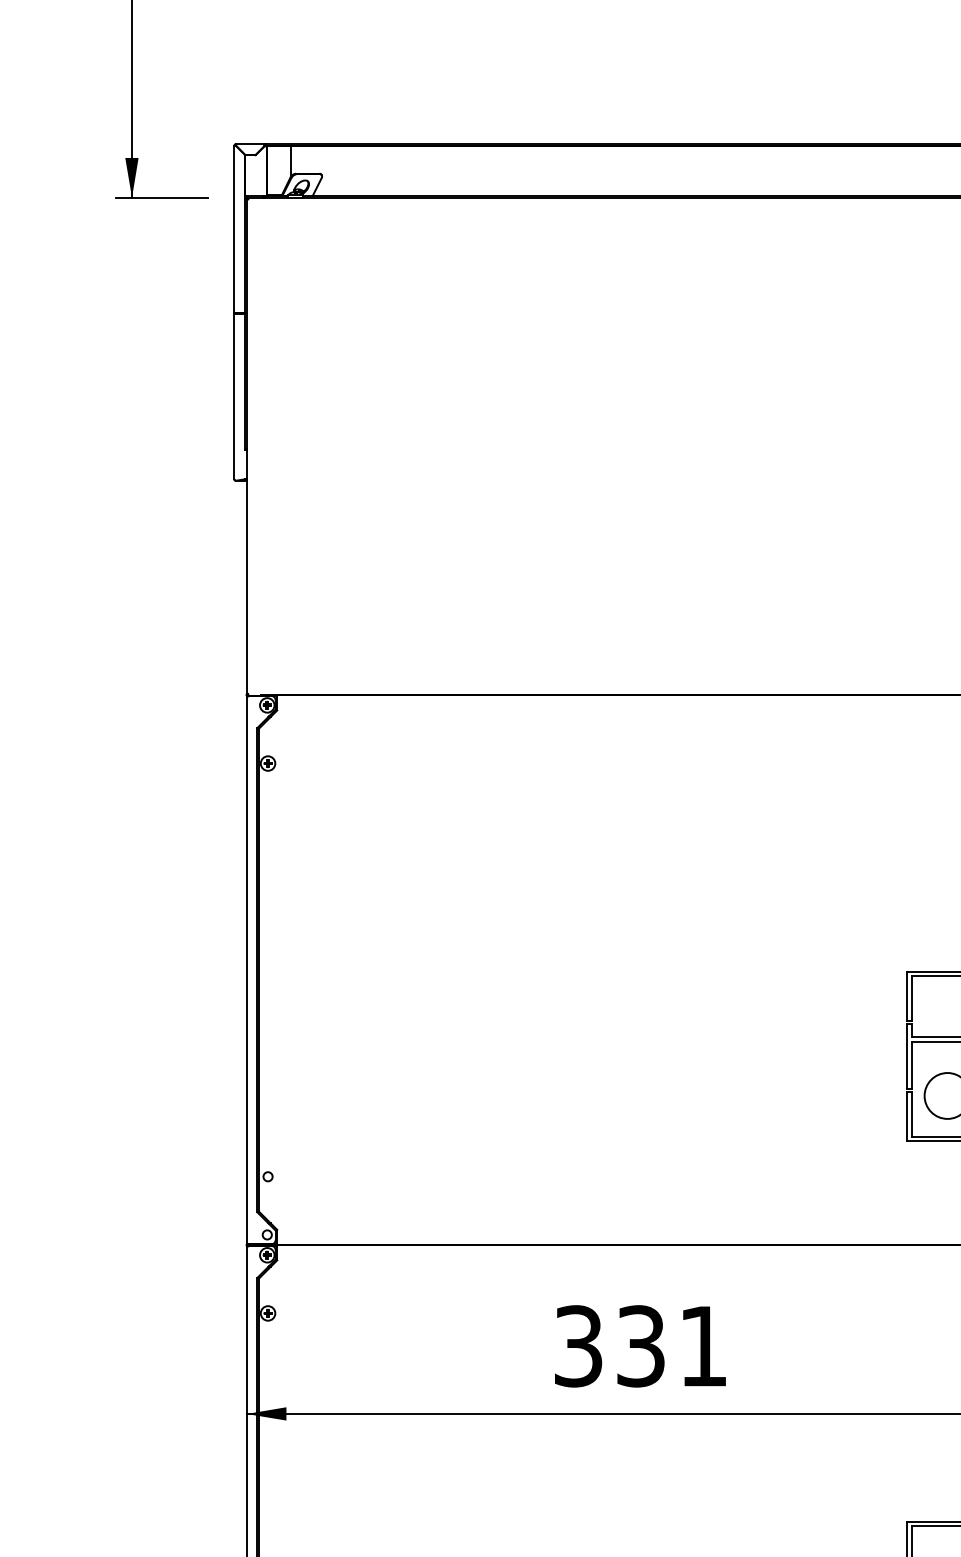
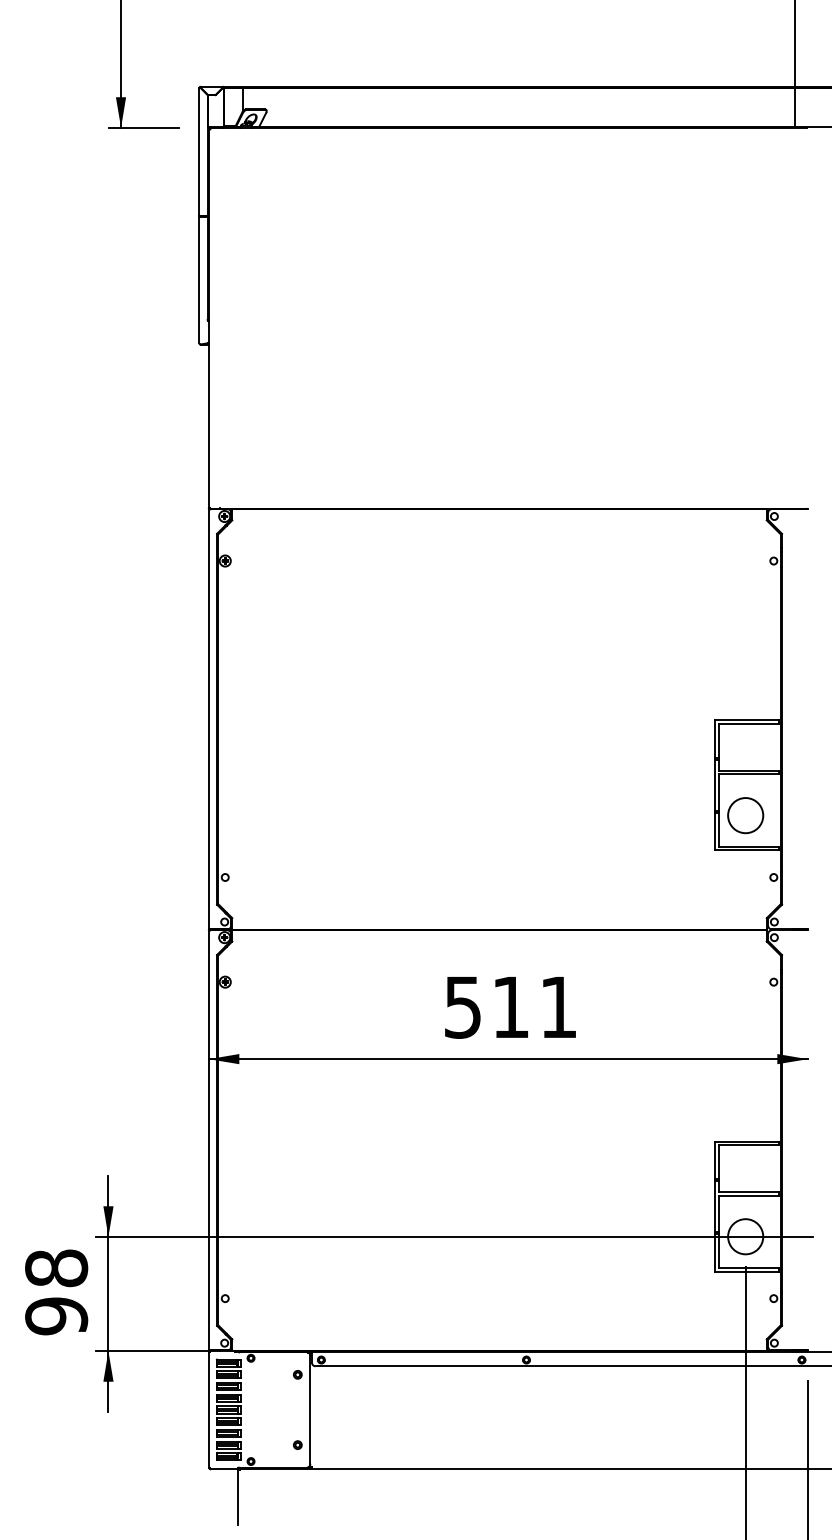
text: (609, 1345) -> (486, 1006), 331 -> 511

